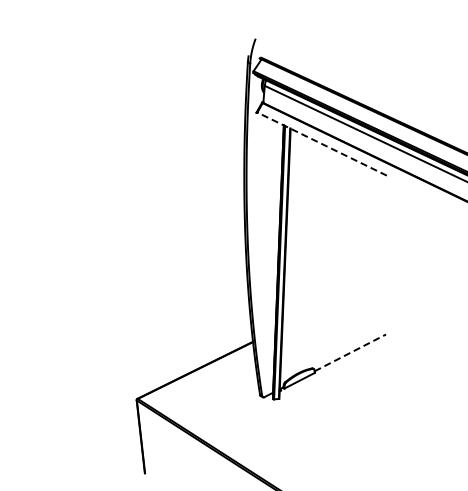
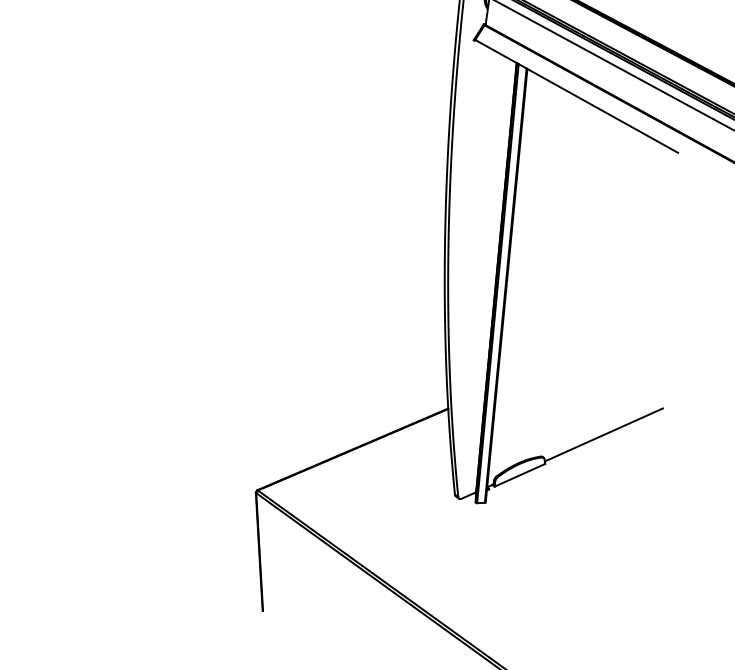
line: (321, 143) -> (575, 95), dashed -> solid
line: (350, 352) -> (604, 434), dashed -> solid

